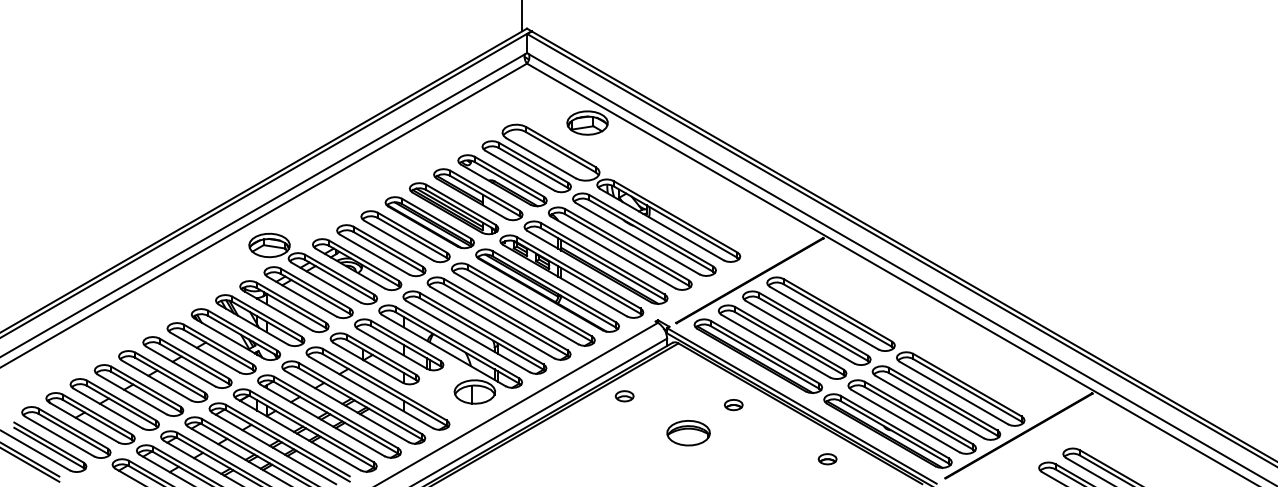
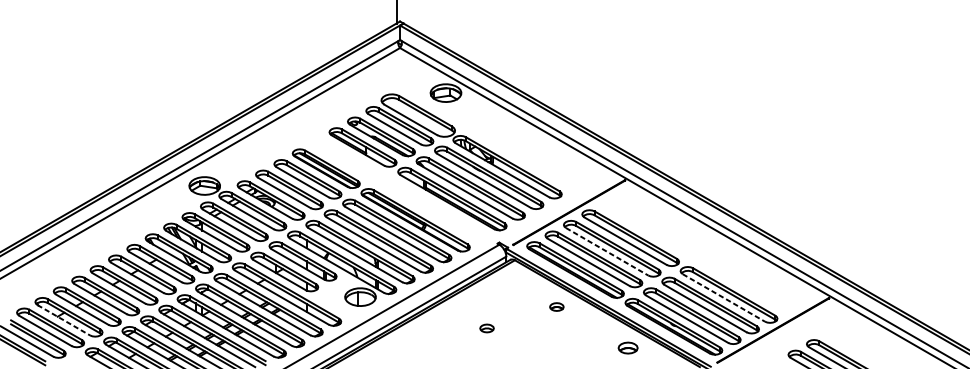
part: (526, 250) -> (399, 189), removed
line: (800, 332) -> (607, 252), solid -> dashed
line: (953, 393) -> (723, 298), solid -> dashed
part: (624, 396) -> (486, 328), moved
line: (84, 422) -> (64, 320), solid -> dashed
part: (688, 433) -> (522, 328), removed
part: (827, 459) -> (627, 348), size x1.4

